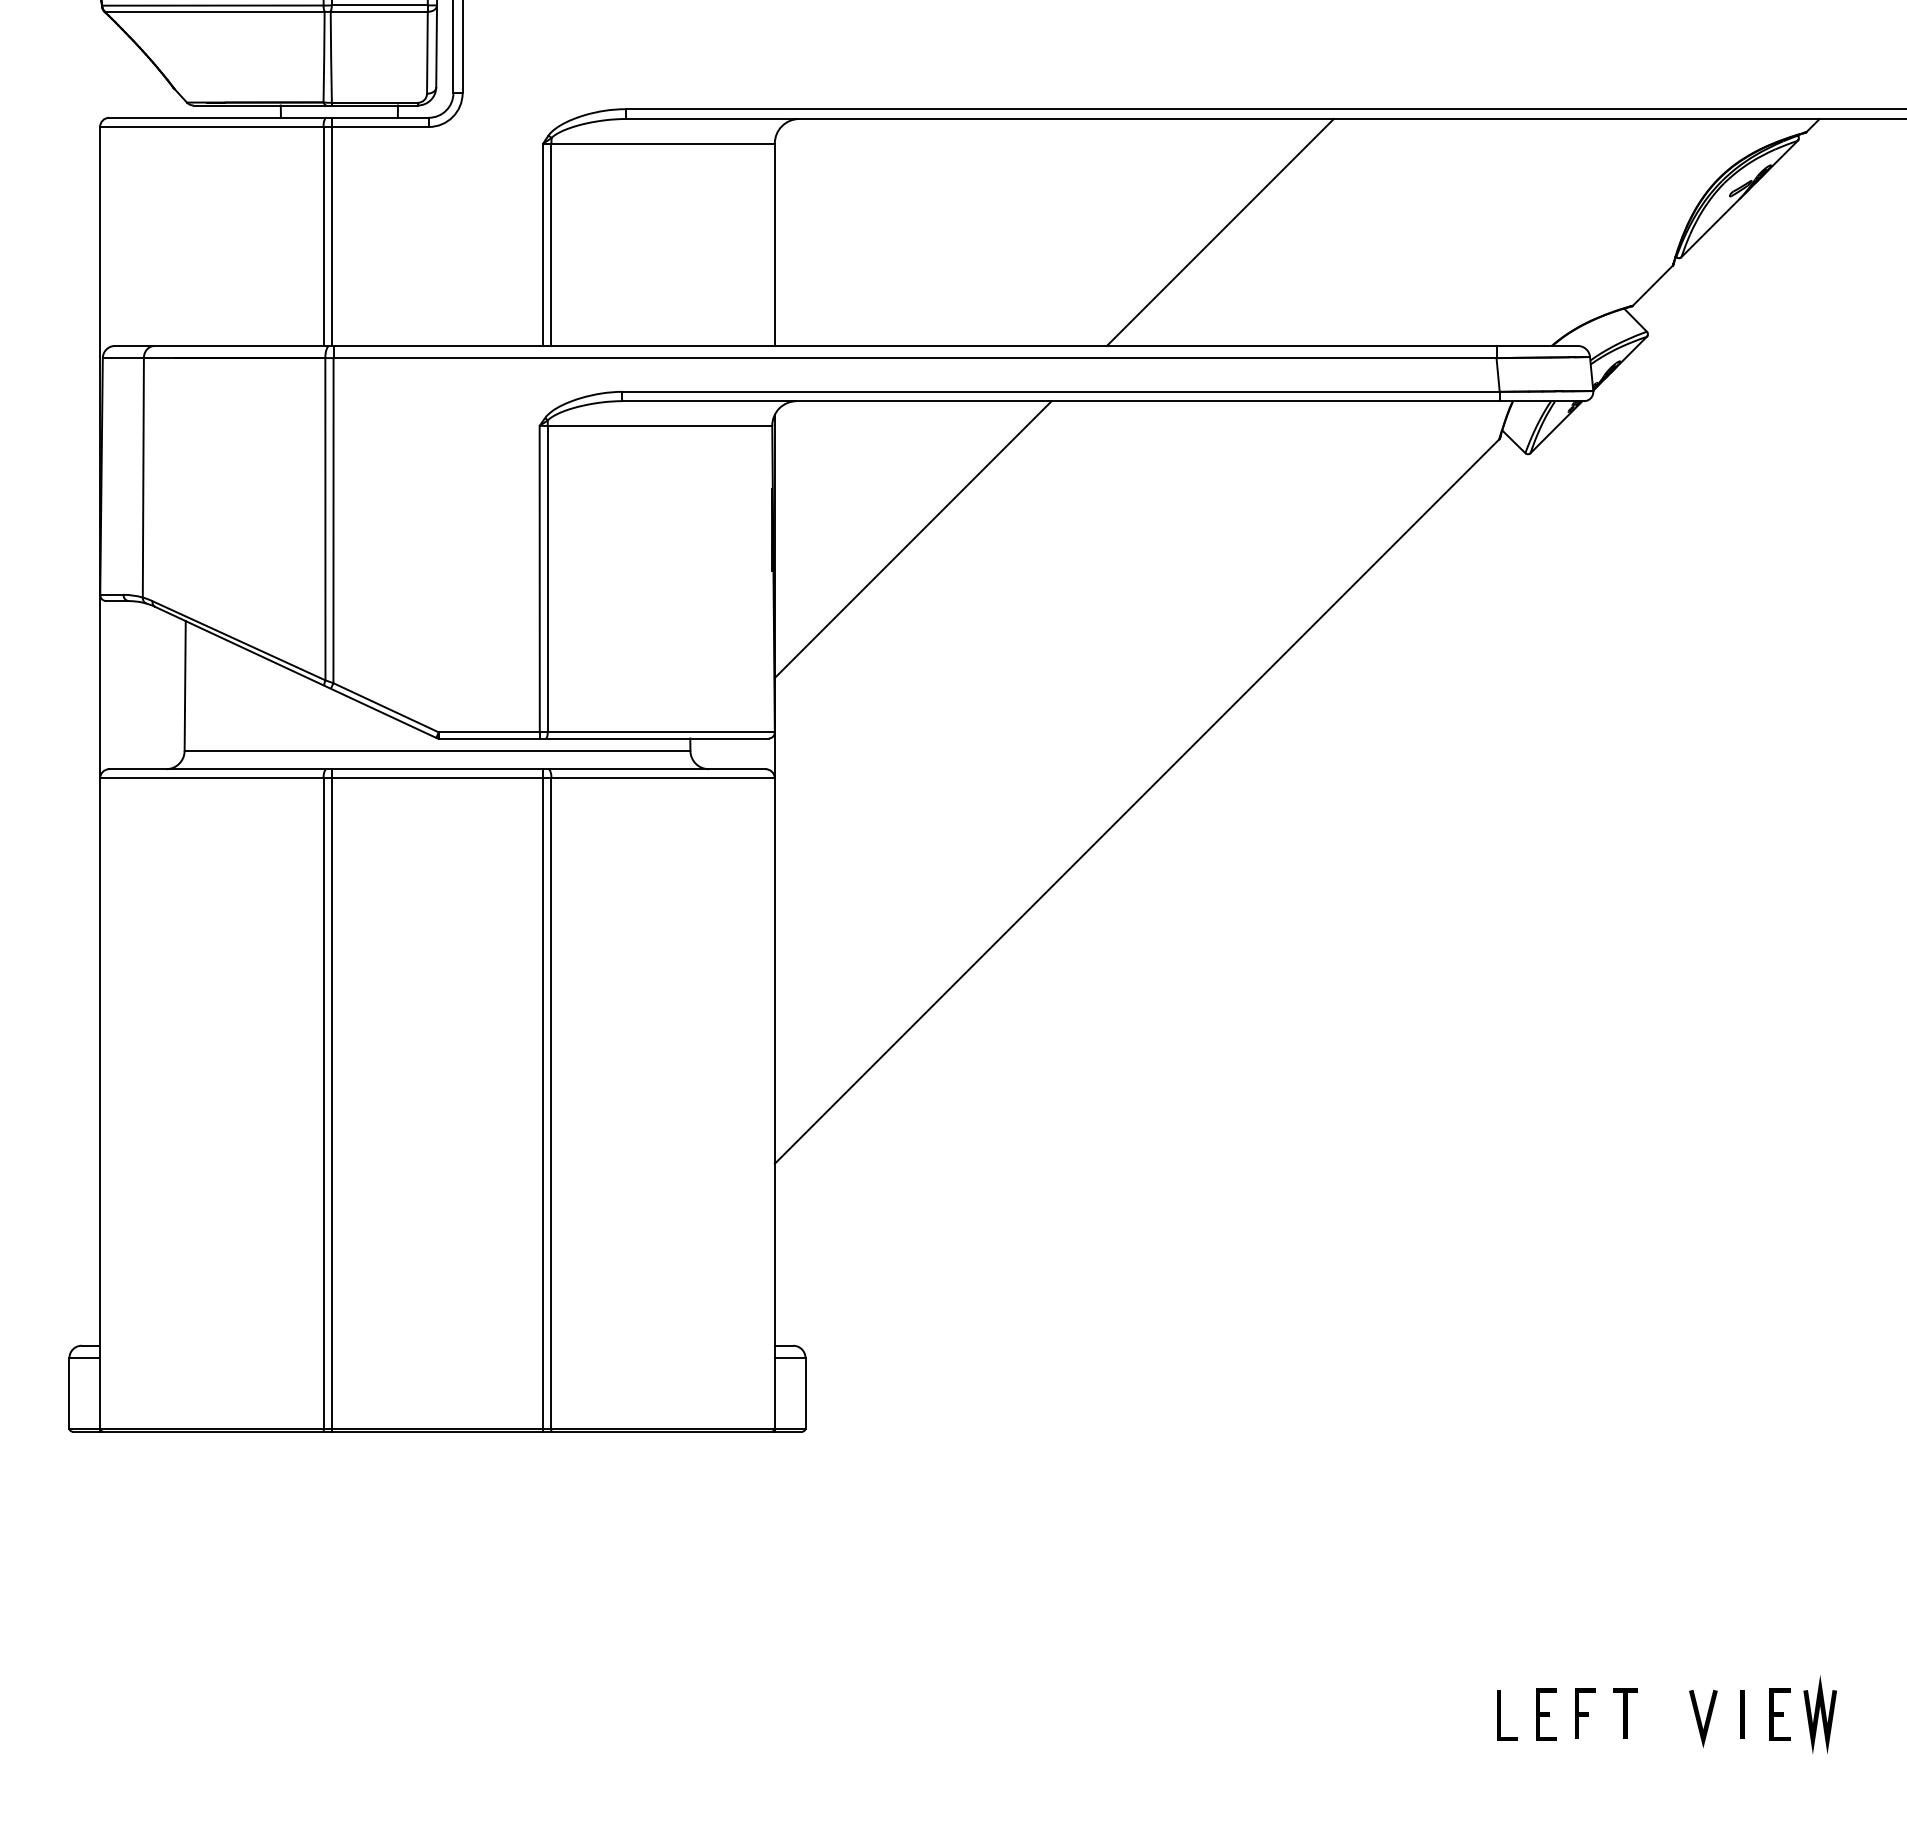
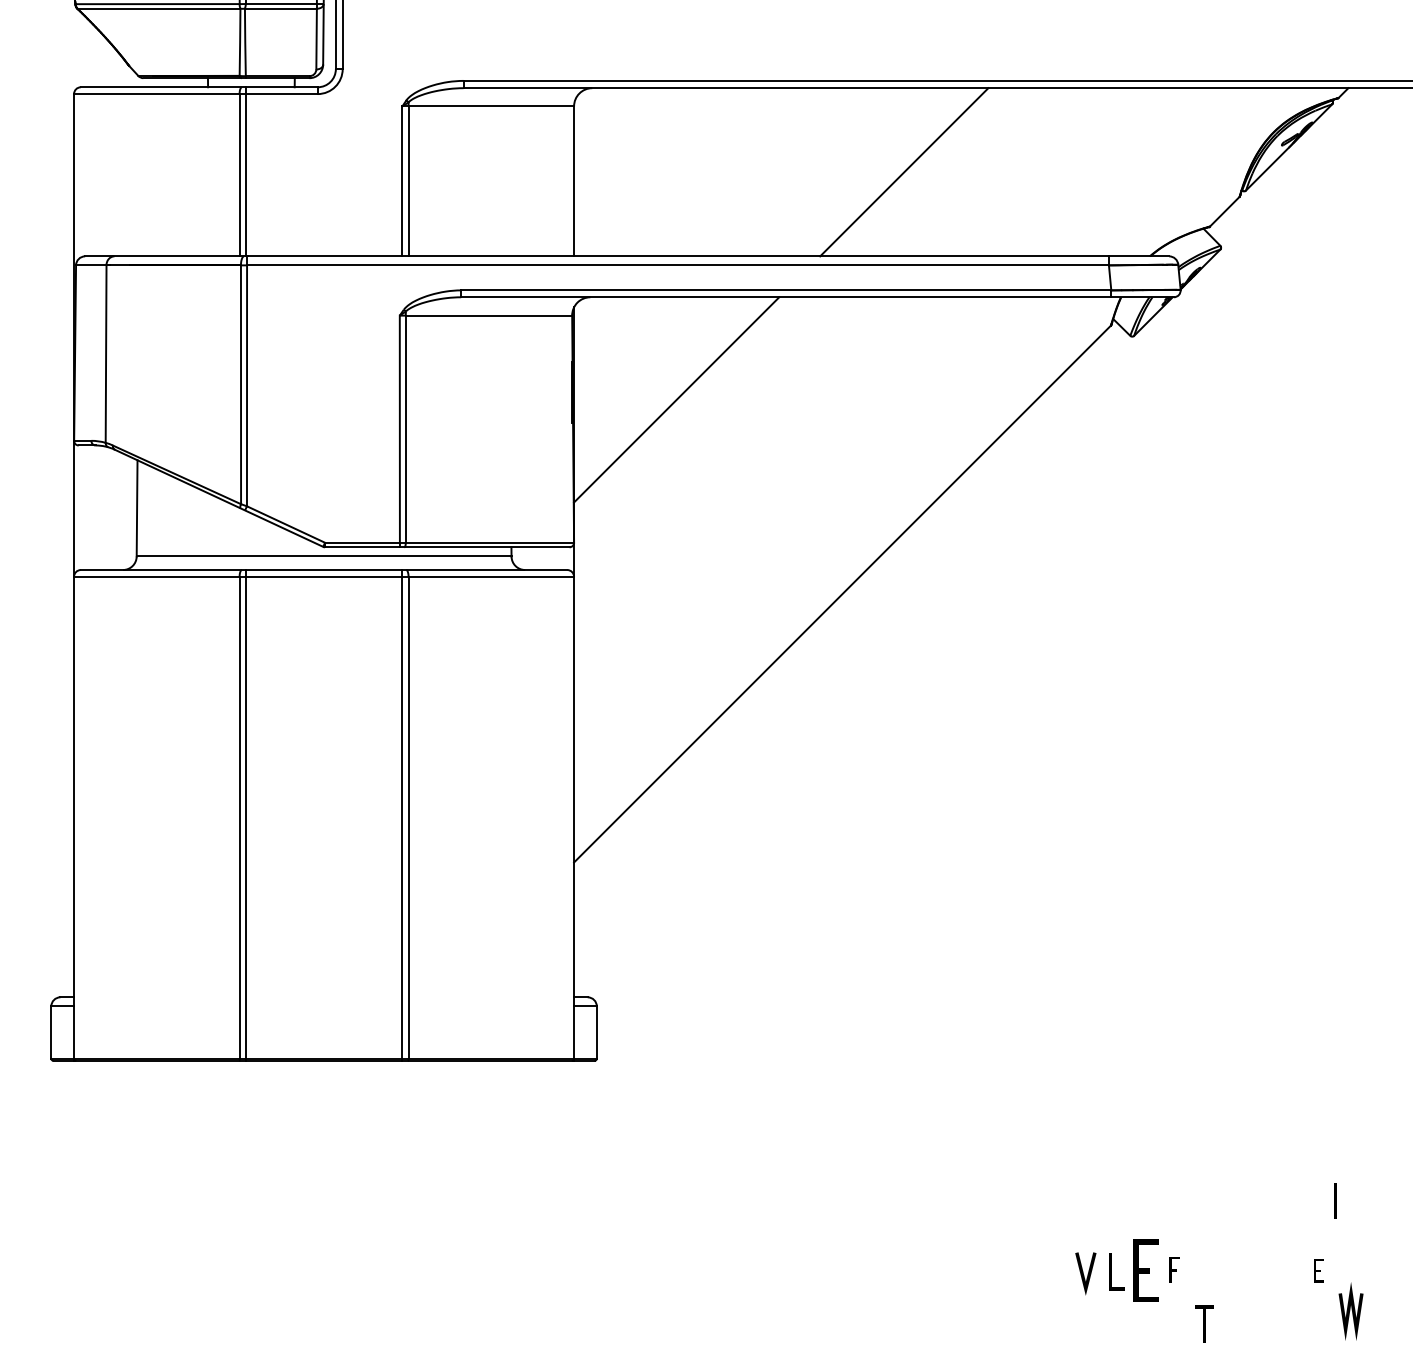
part: (1585, 1713) -> (1174, 1269), size x0.7
part: (1625, 1713) -> (1204, 1323), moved
line: (1819, 1713) -> (1350, 1310), moved
part: (1546, 1714) -> (1145, 1270), size x1.6
line: (1742, 1714) -> (1335, 1200), moved
part: (1779, 1714) -> (1318, 1270), size x0.6
line: (1701, 1720) -> (1084, 1275), moved

